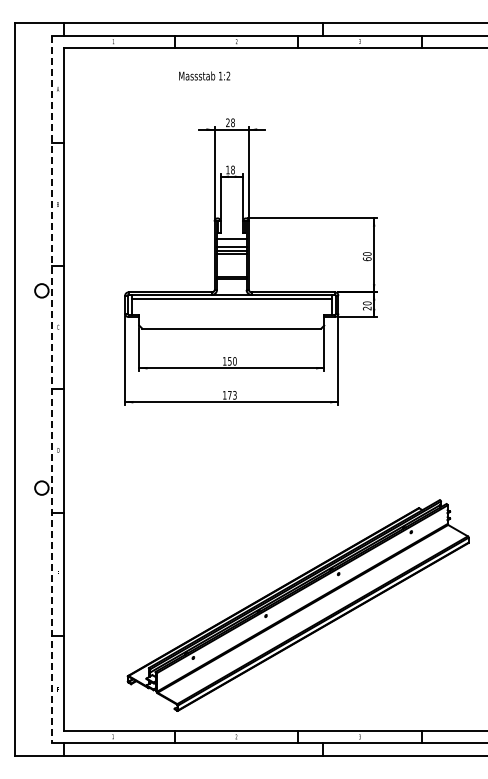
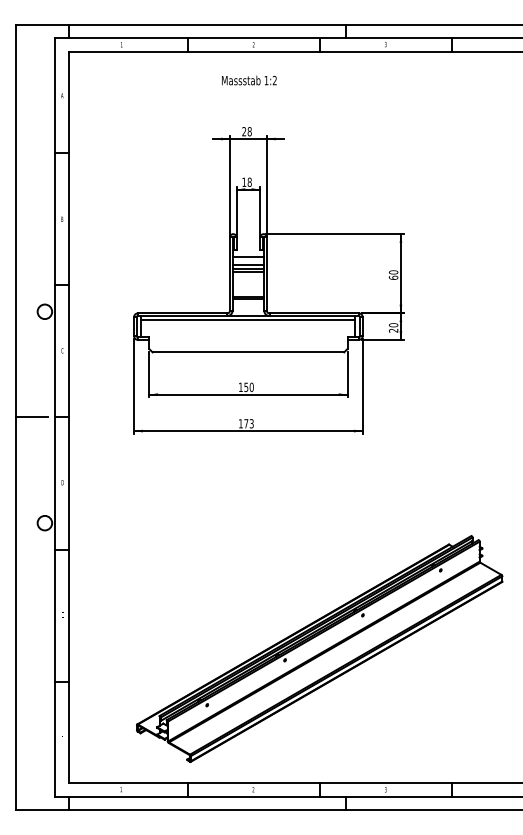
text: (204, 75) -> (249, 79), moved
line: (29, 389) -> (31, 417), added
line: (51, 389) -> (55, 417), dashed -> solid

